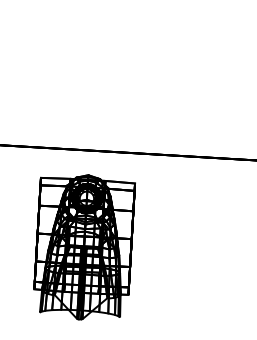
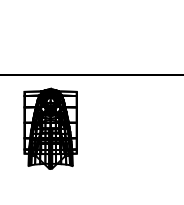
part: (83, 246) -> (50, 128), moved

